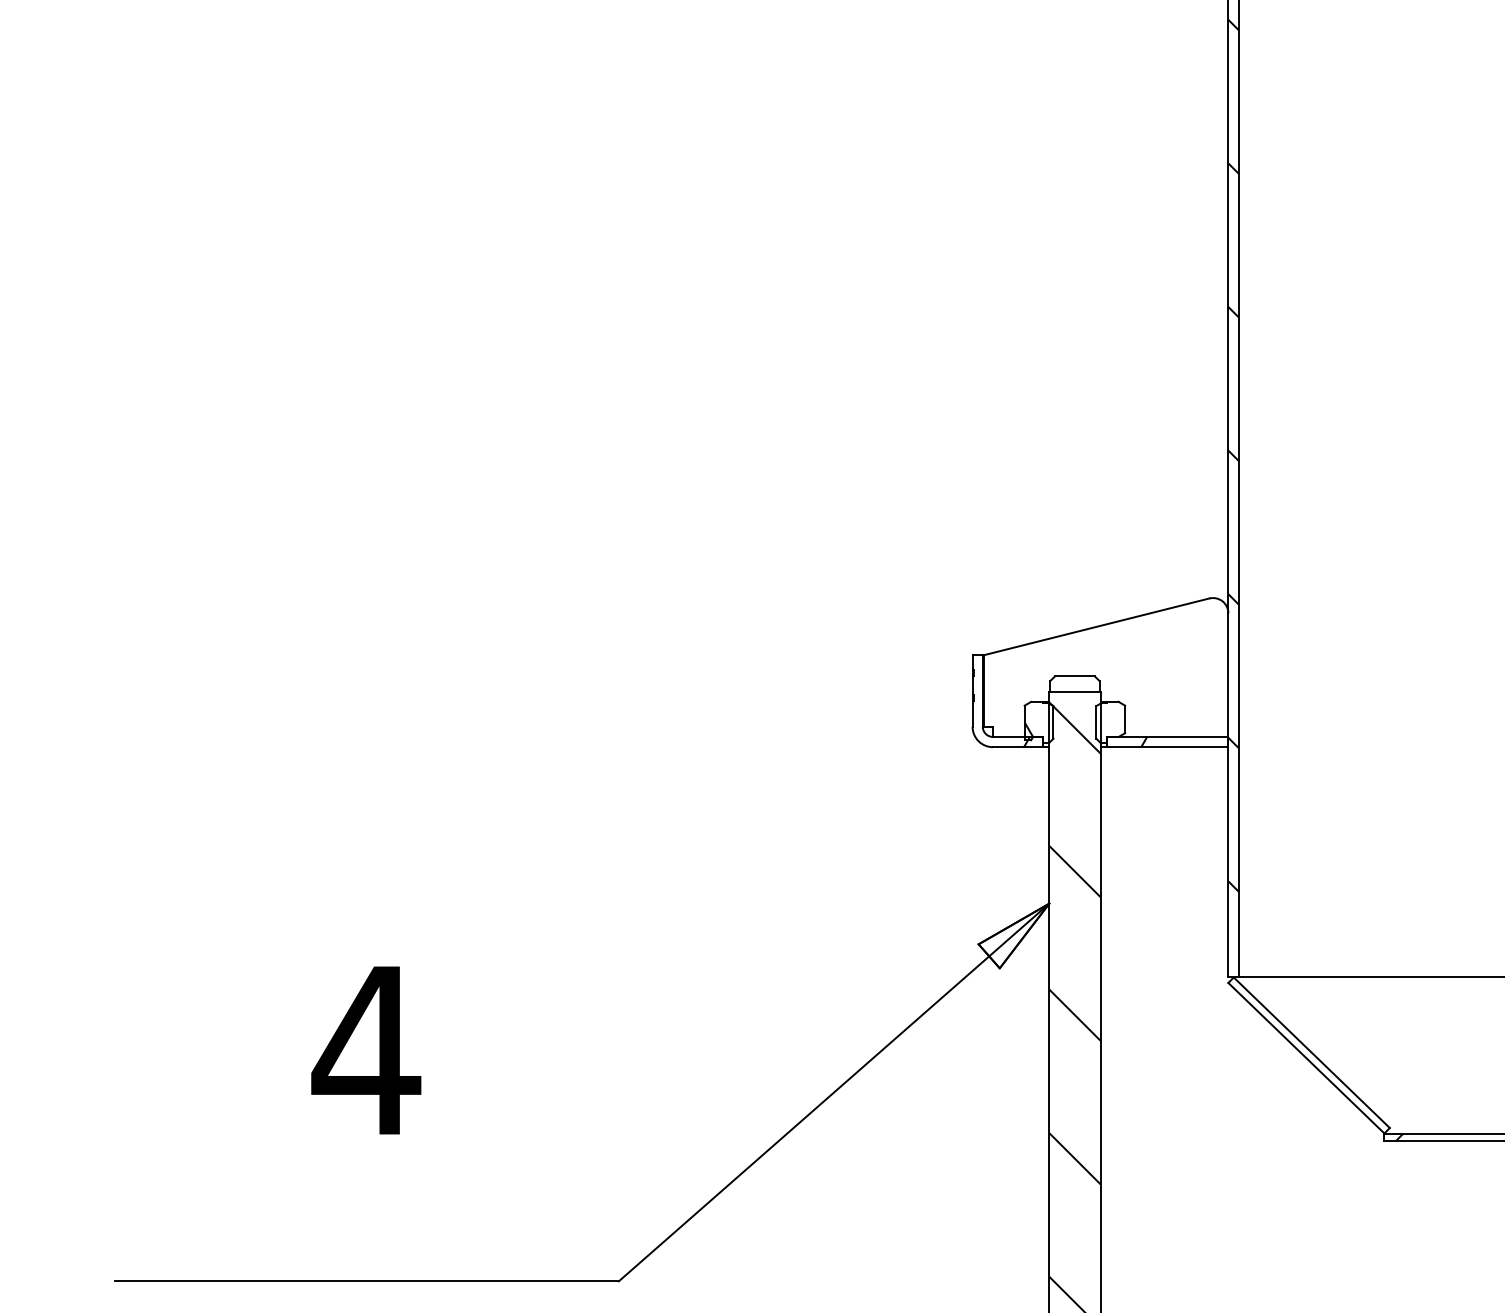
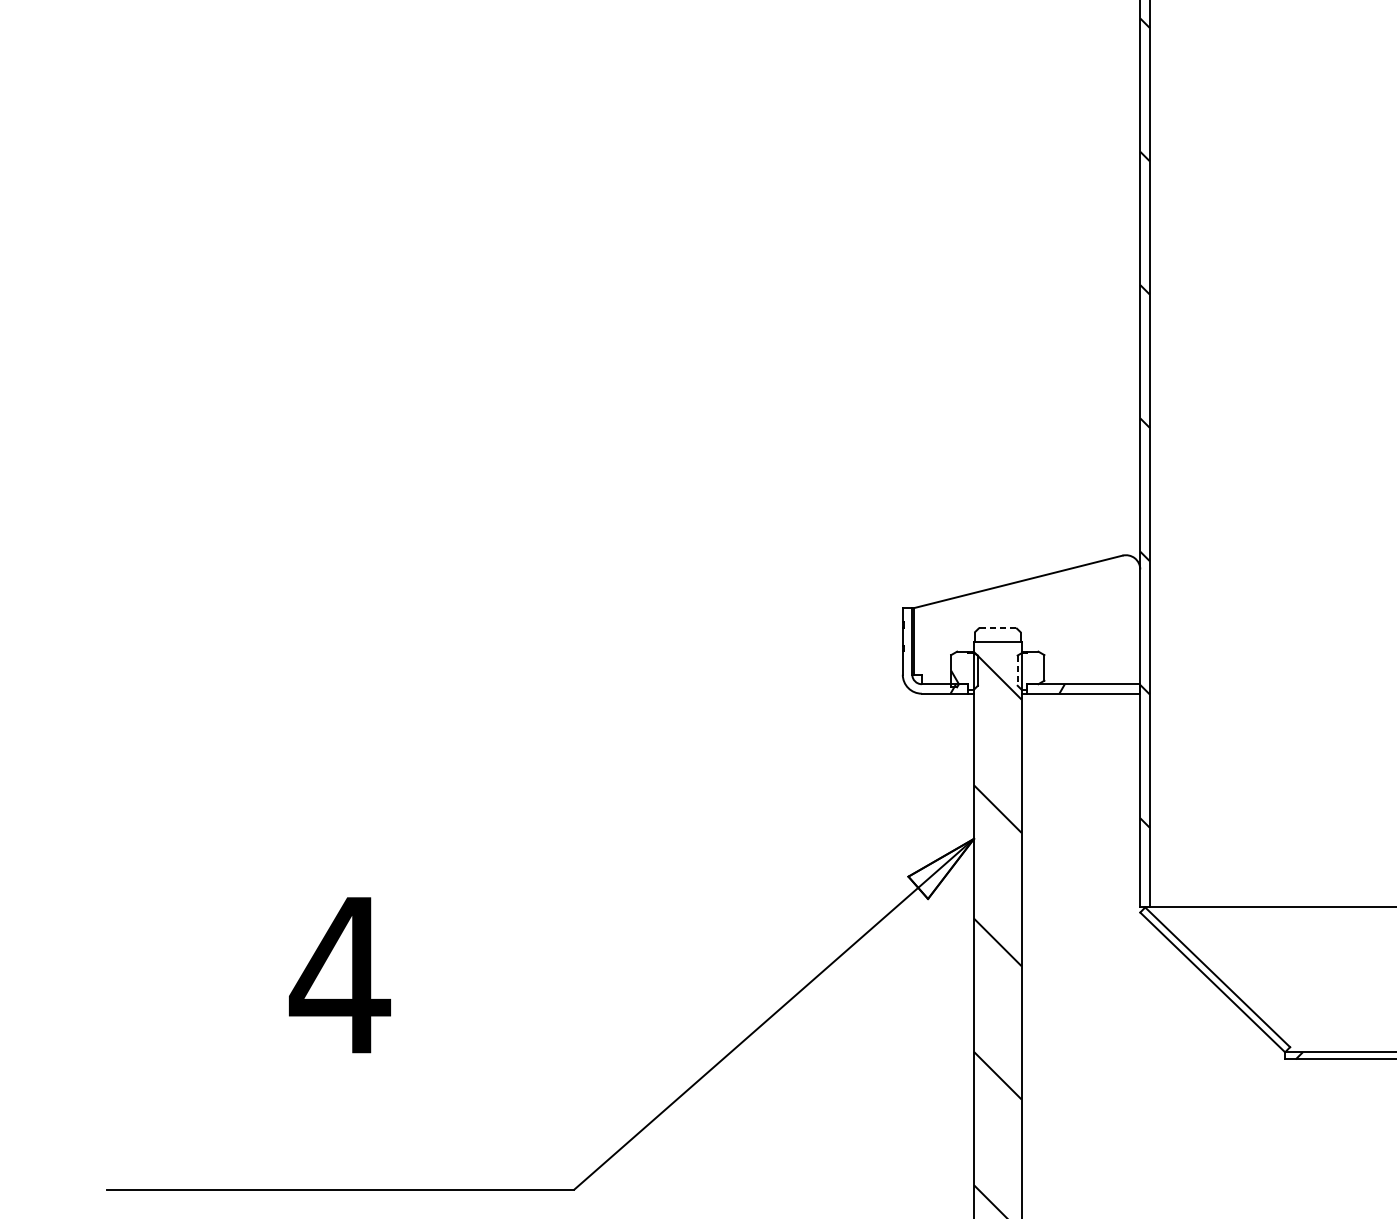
line: (1074, 676) -> (997, 628), solid -> dashed
line: (1096, 722) -> (1017, 670), solid -> dashed

